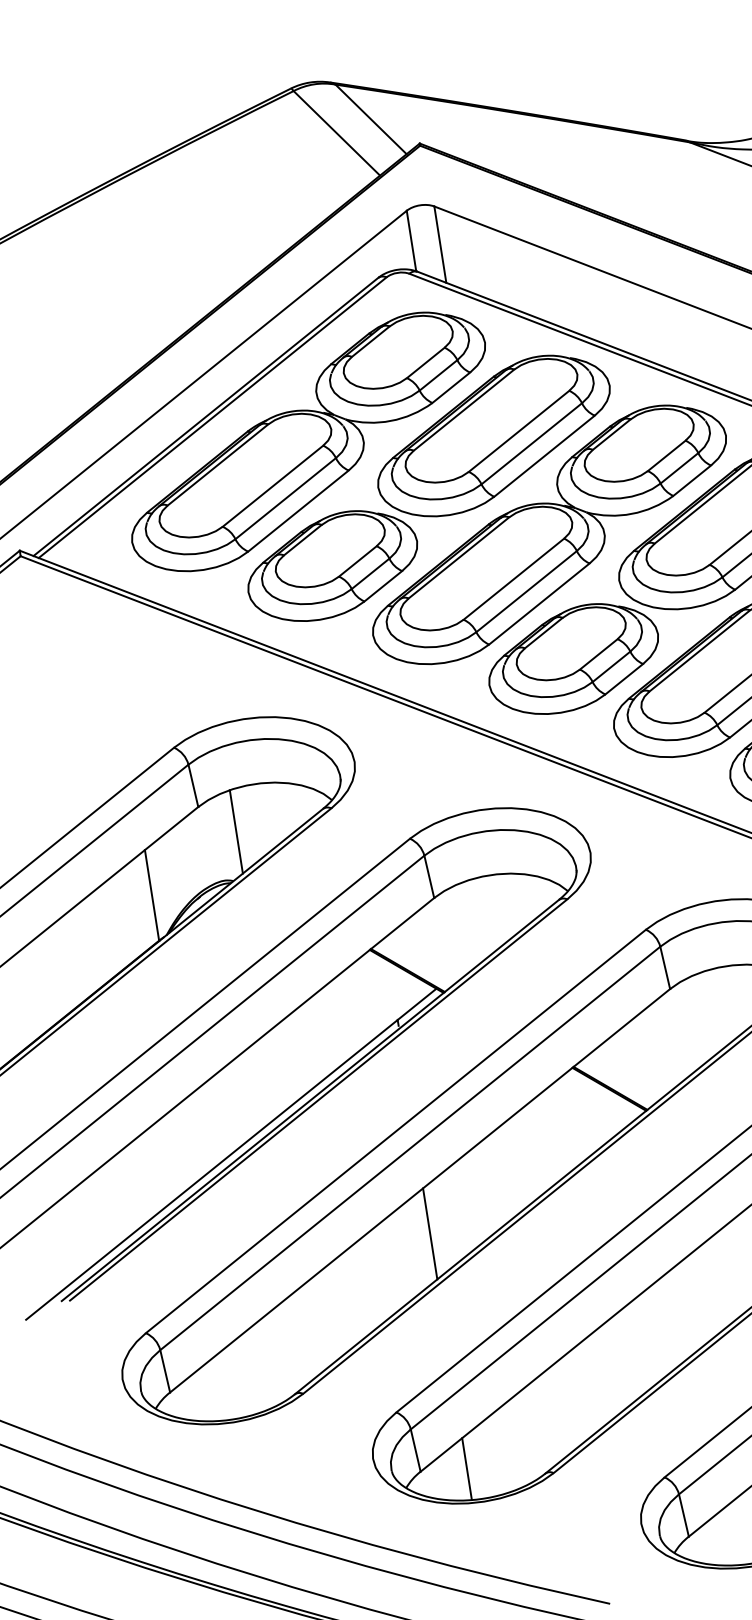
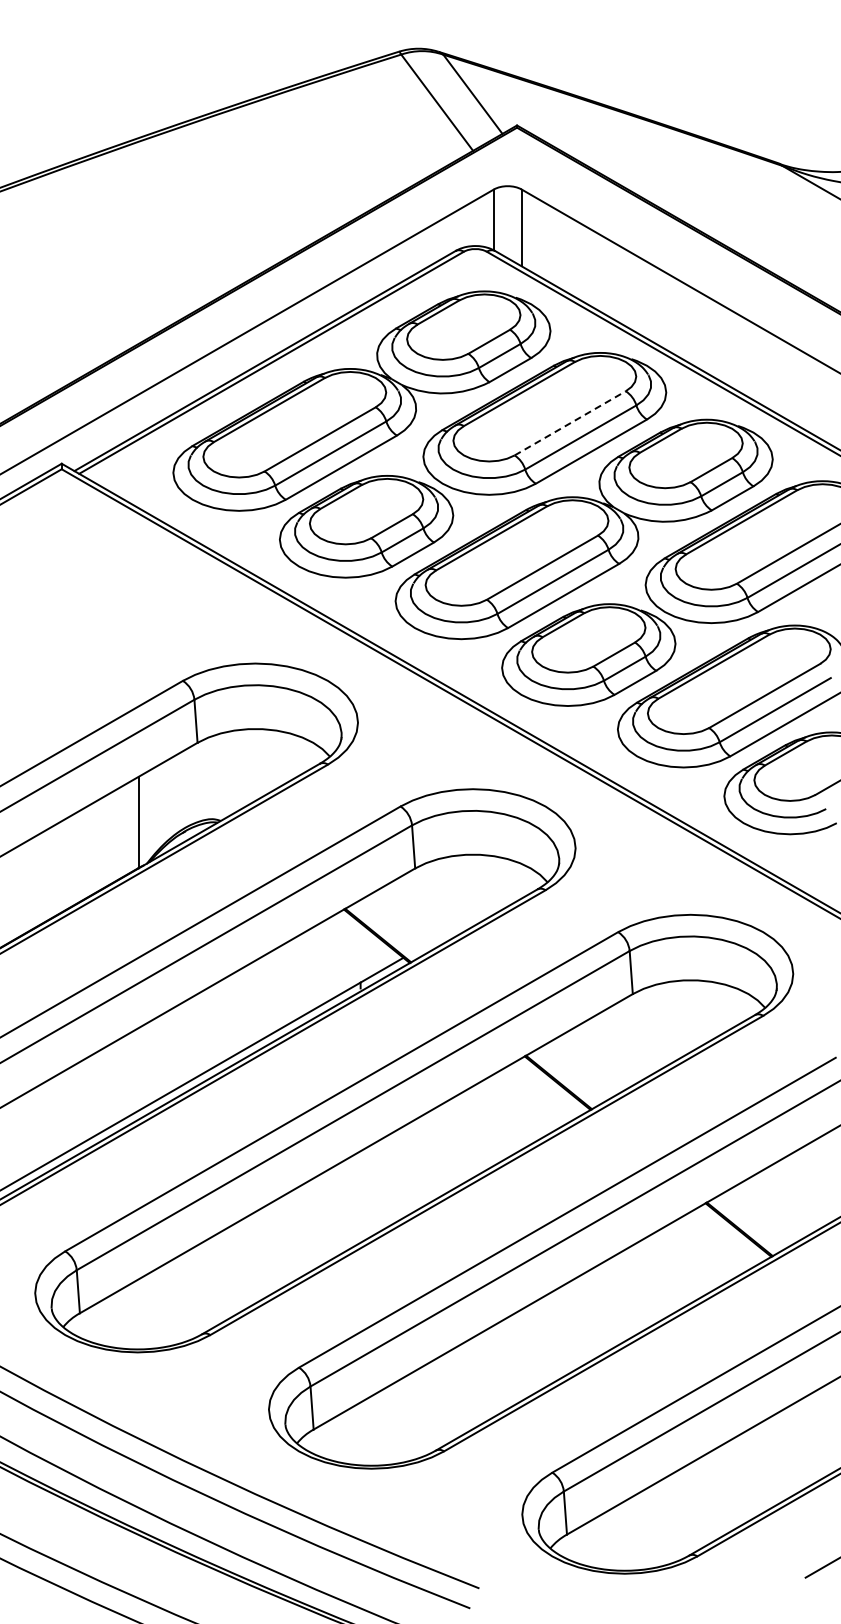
line: (519, 431) -> (570, 423), solid -> dashed
line: (236, 832) -> (231, 773), removed
line: (430, 1233) -> (359, 1197), removed
line: (466, 1469) -> (359, 1434), removed

